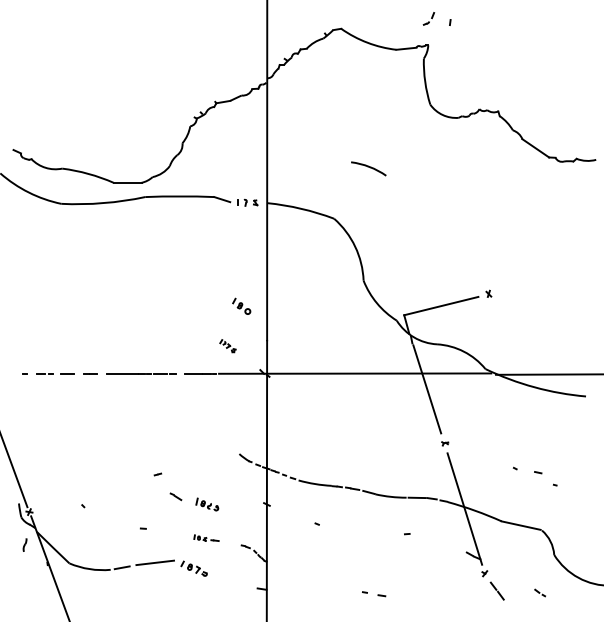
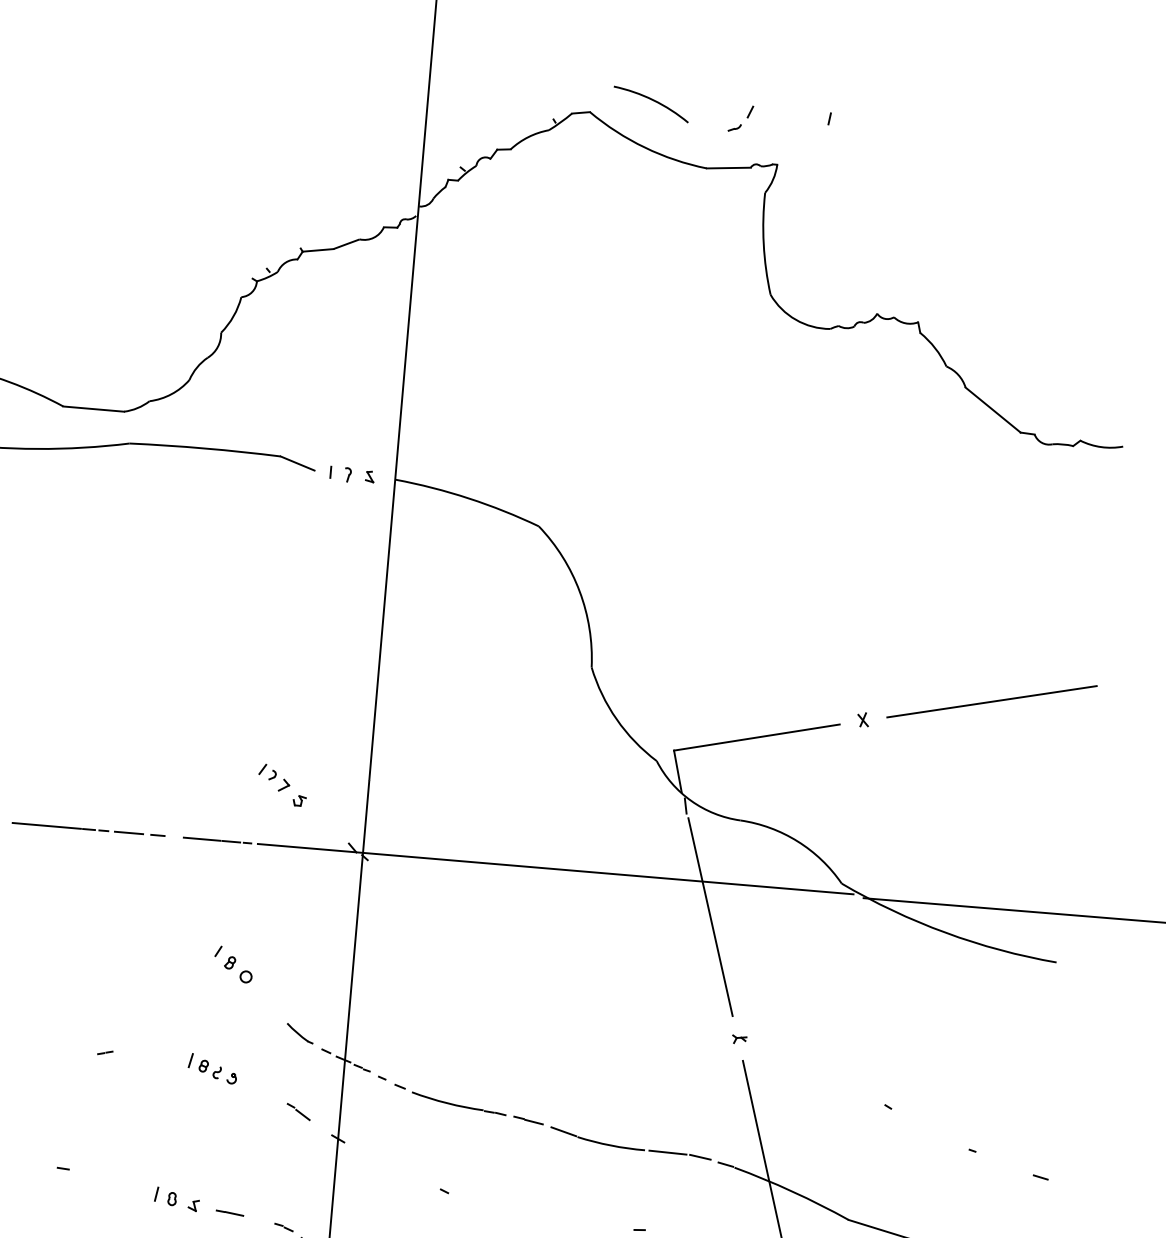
part: (428, 18) -> (739, 117), moved
arc: (368, 167) -> (650, 101), moved
line: (546, 280) -> (991, 701), added
part: (241, 305) -> (233, 962), moved
part: (227, 345) -> (281, 783), size x1.43
line: (538, 472) -> (1041, 1177), moved
line: (175, 496) -> (297, 1111), moved
part: (207, 504) -> (213, 1068), moved
part: (206, 537) -> (199, 1199), size x1.67

